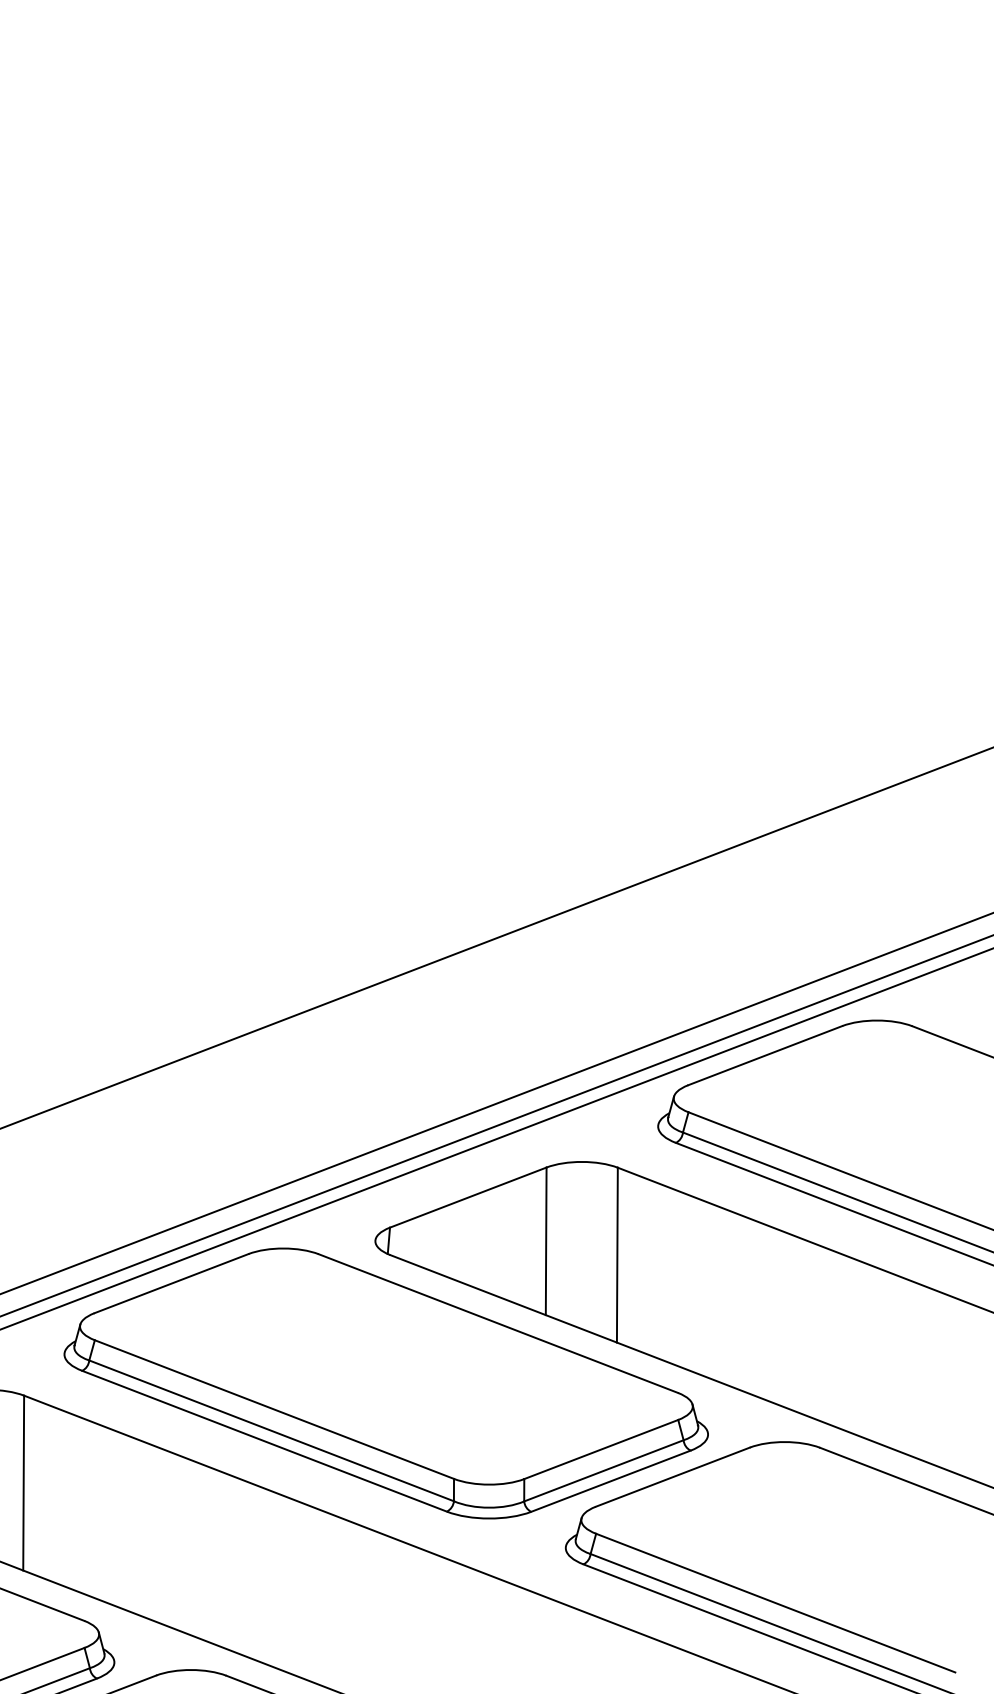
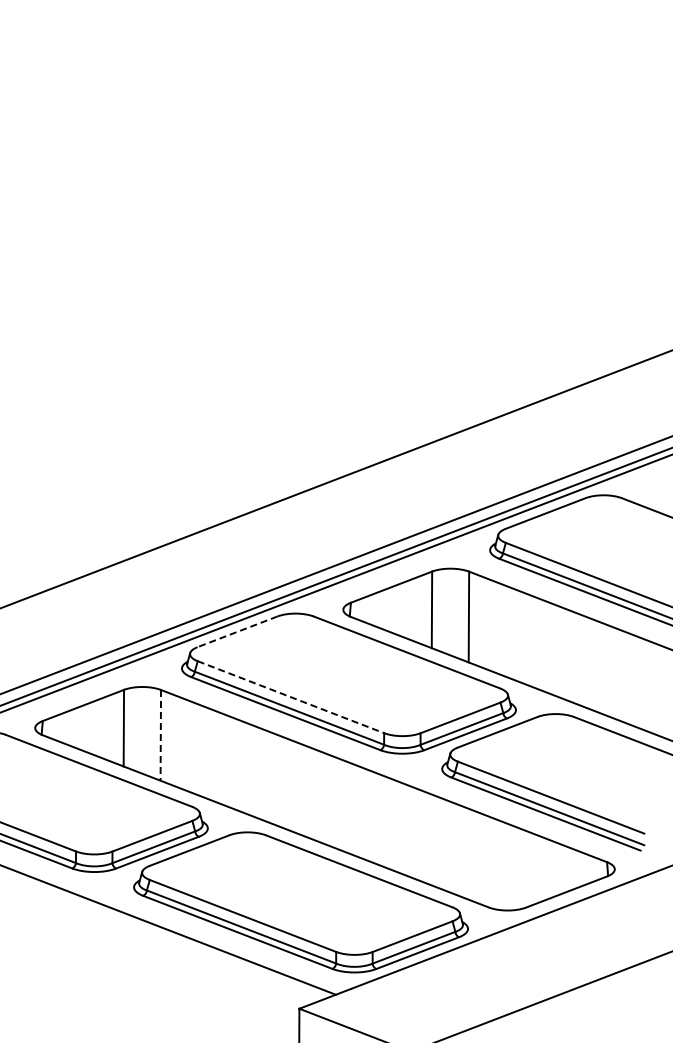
line: (171, 1282) -> (237, 631), solid -> dashed
line: (273, 1410) -> (290, 697), solid -> dashed
line: (23, 1483) -> (160, 735), solid -> dashed

